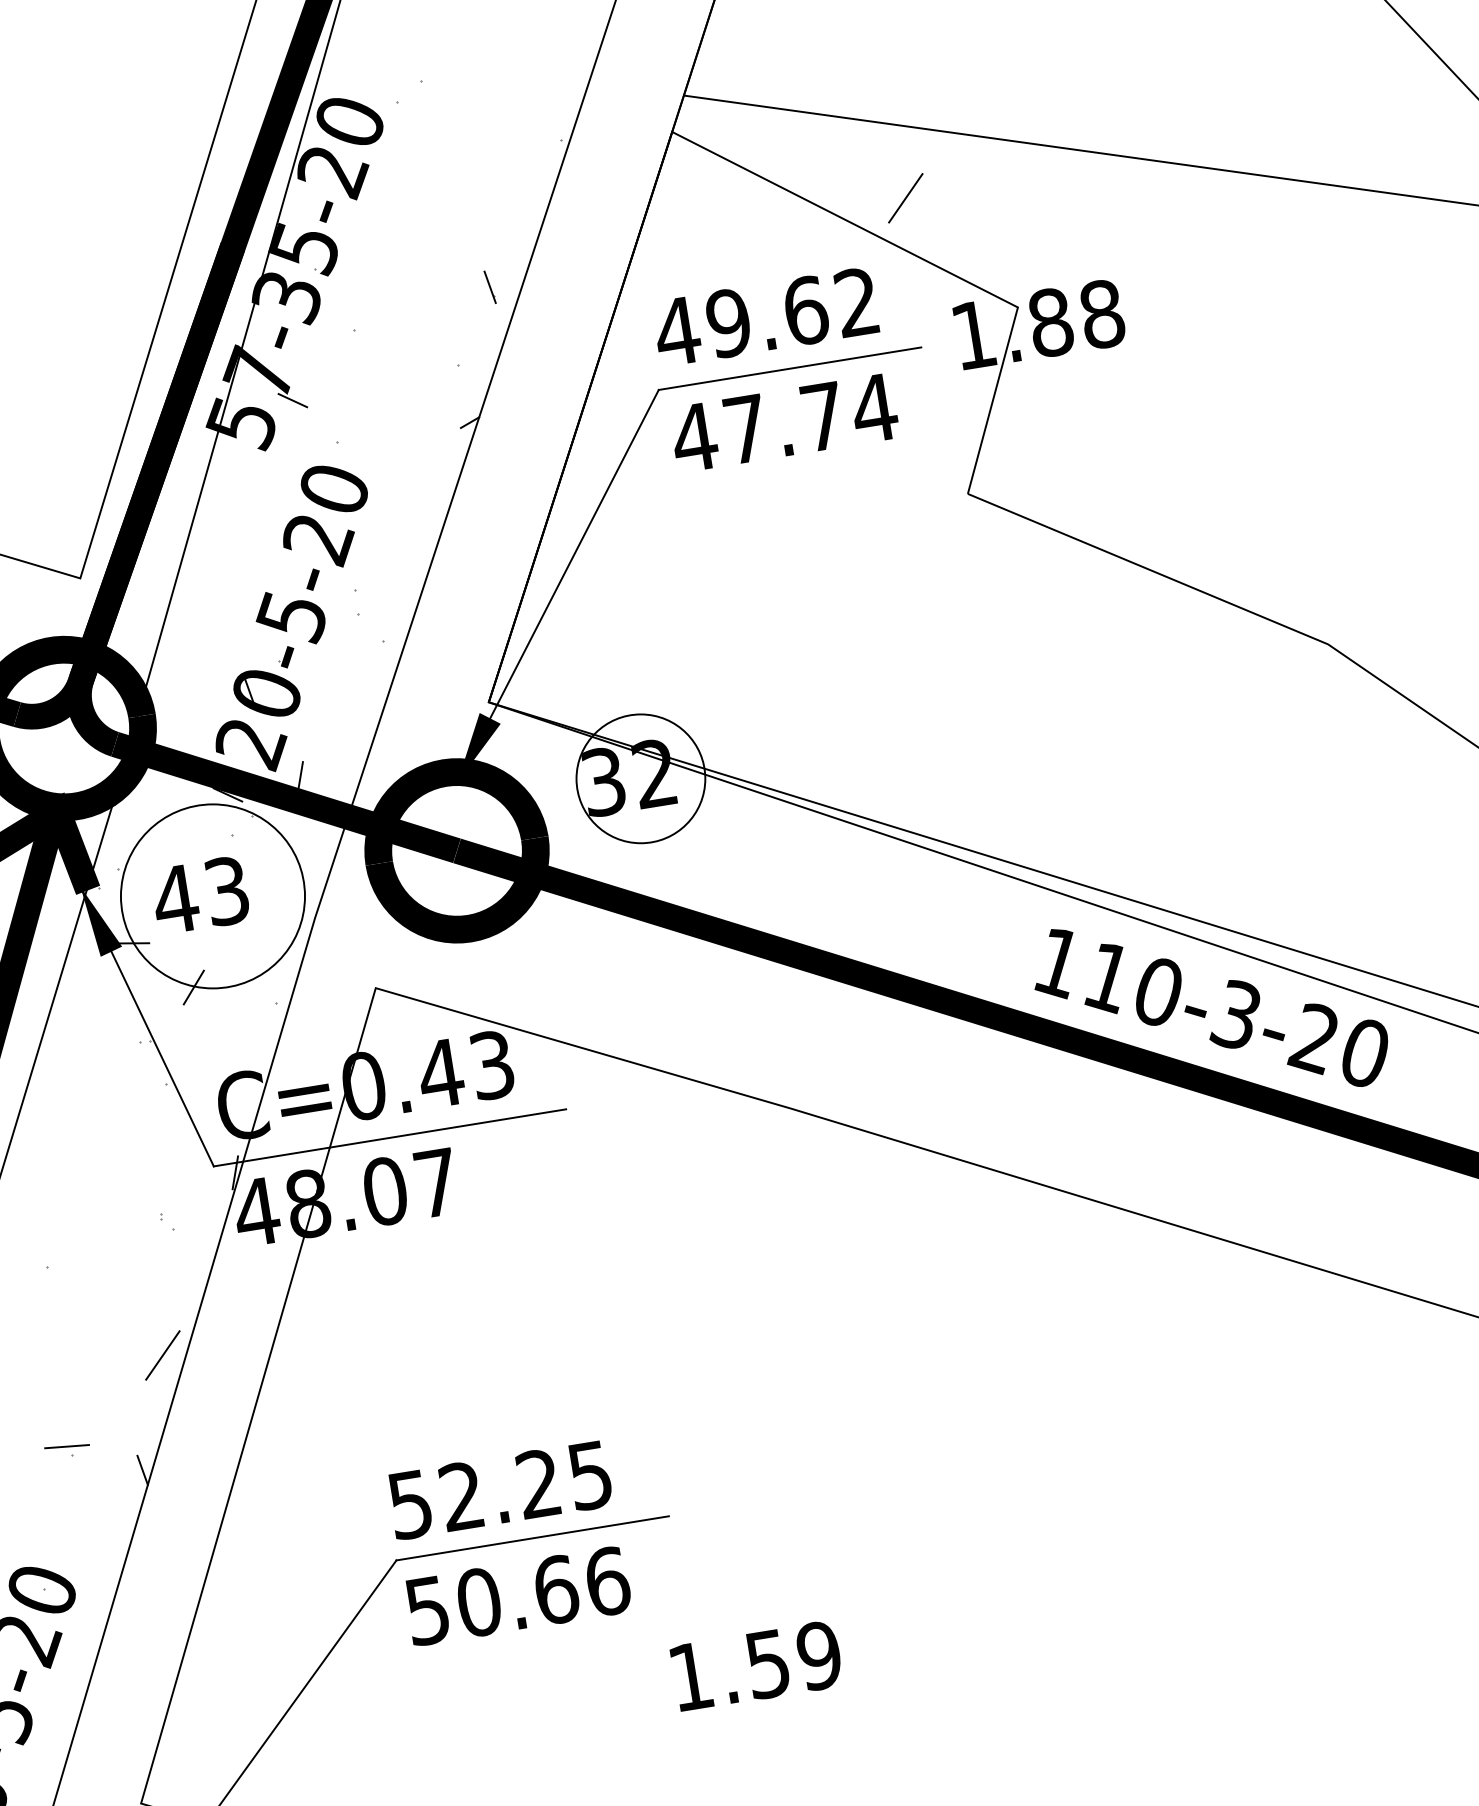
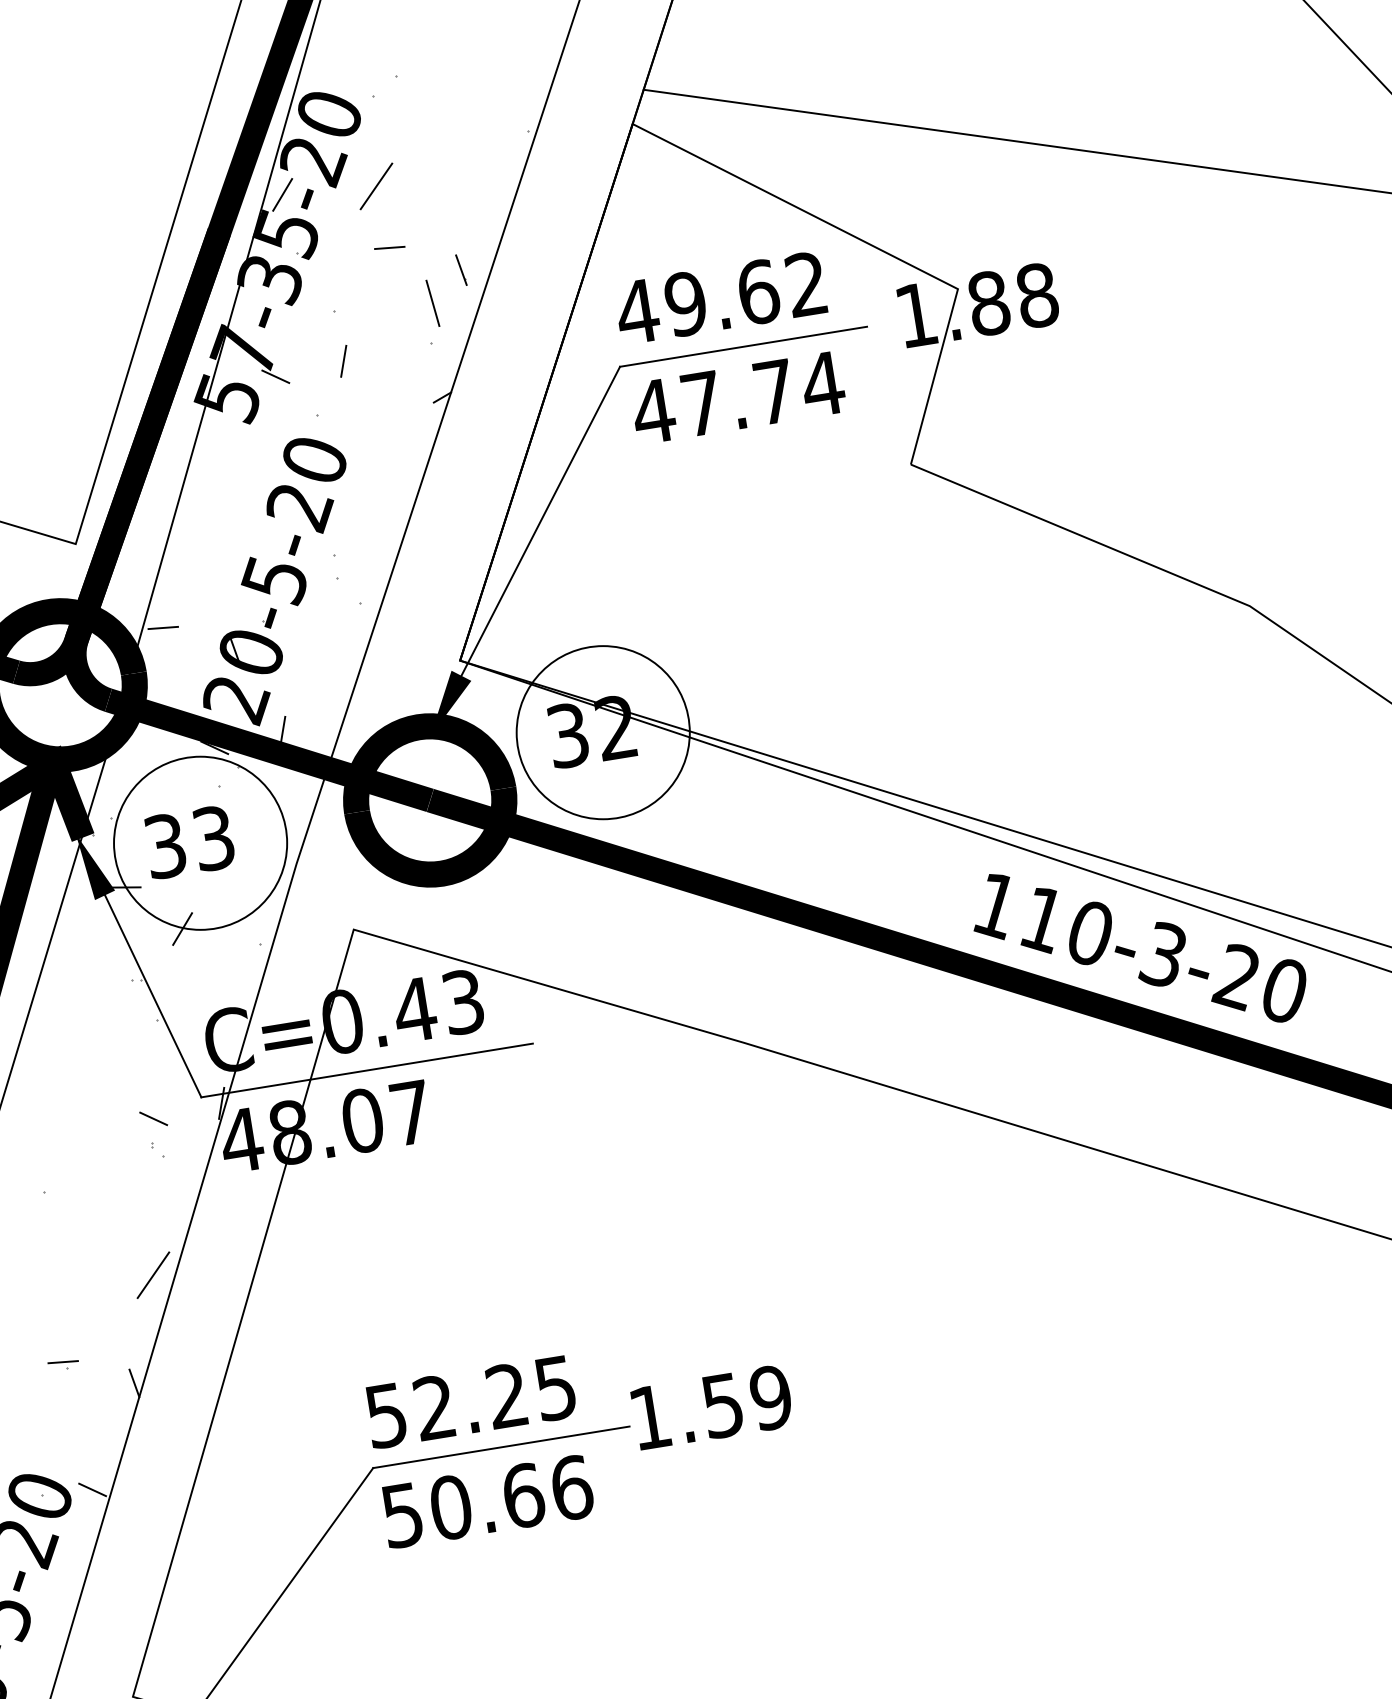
line: (905, 198) -> (376, 186), moved
line: (300, 206) -> (282, 194), added
line: (413, 263) -> (389, 247), added
line: (459, 322) -> (432, 303), added
line: (364, 384) -> (343, 361), added
line: (172, 667) -> (162, 627), added
circle: (640, 778) -> (602, 732), size x1.43
text: (176, 899) -> (166, 846), 43 -> 33
line: (162, 1188) -> (153, 1118), added
part: (66, 1450) -> (62, 1364), size x0.71
line: (98, 1583) -> (92, 1489), added
text: (754, 1666) -> (710, 1407), moved

